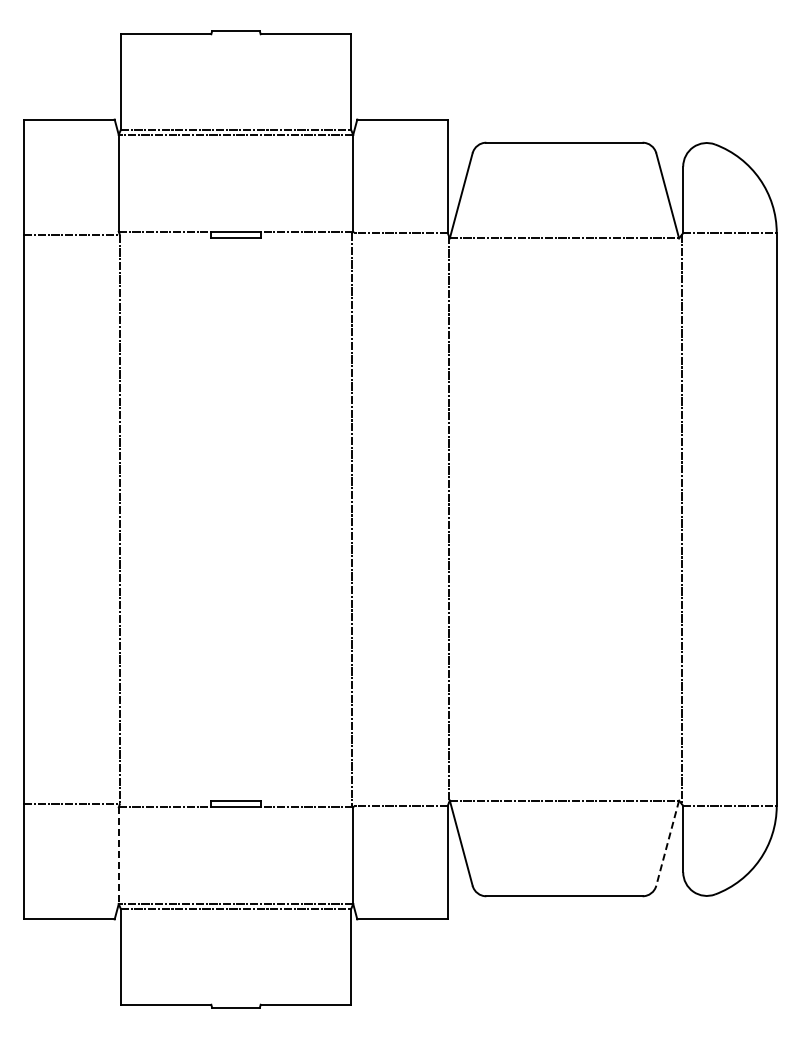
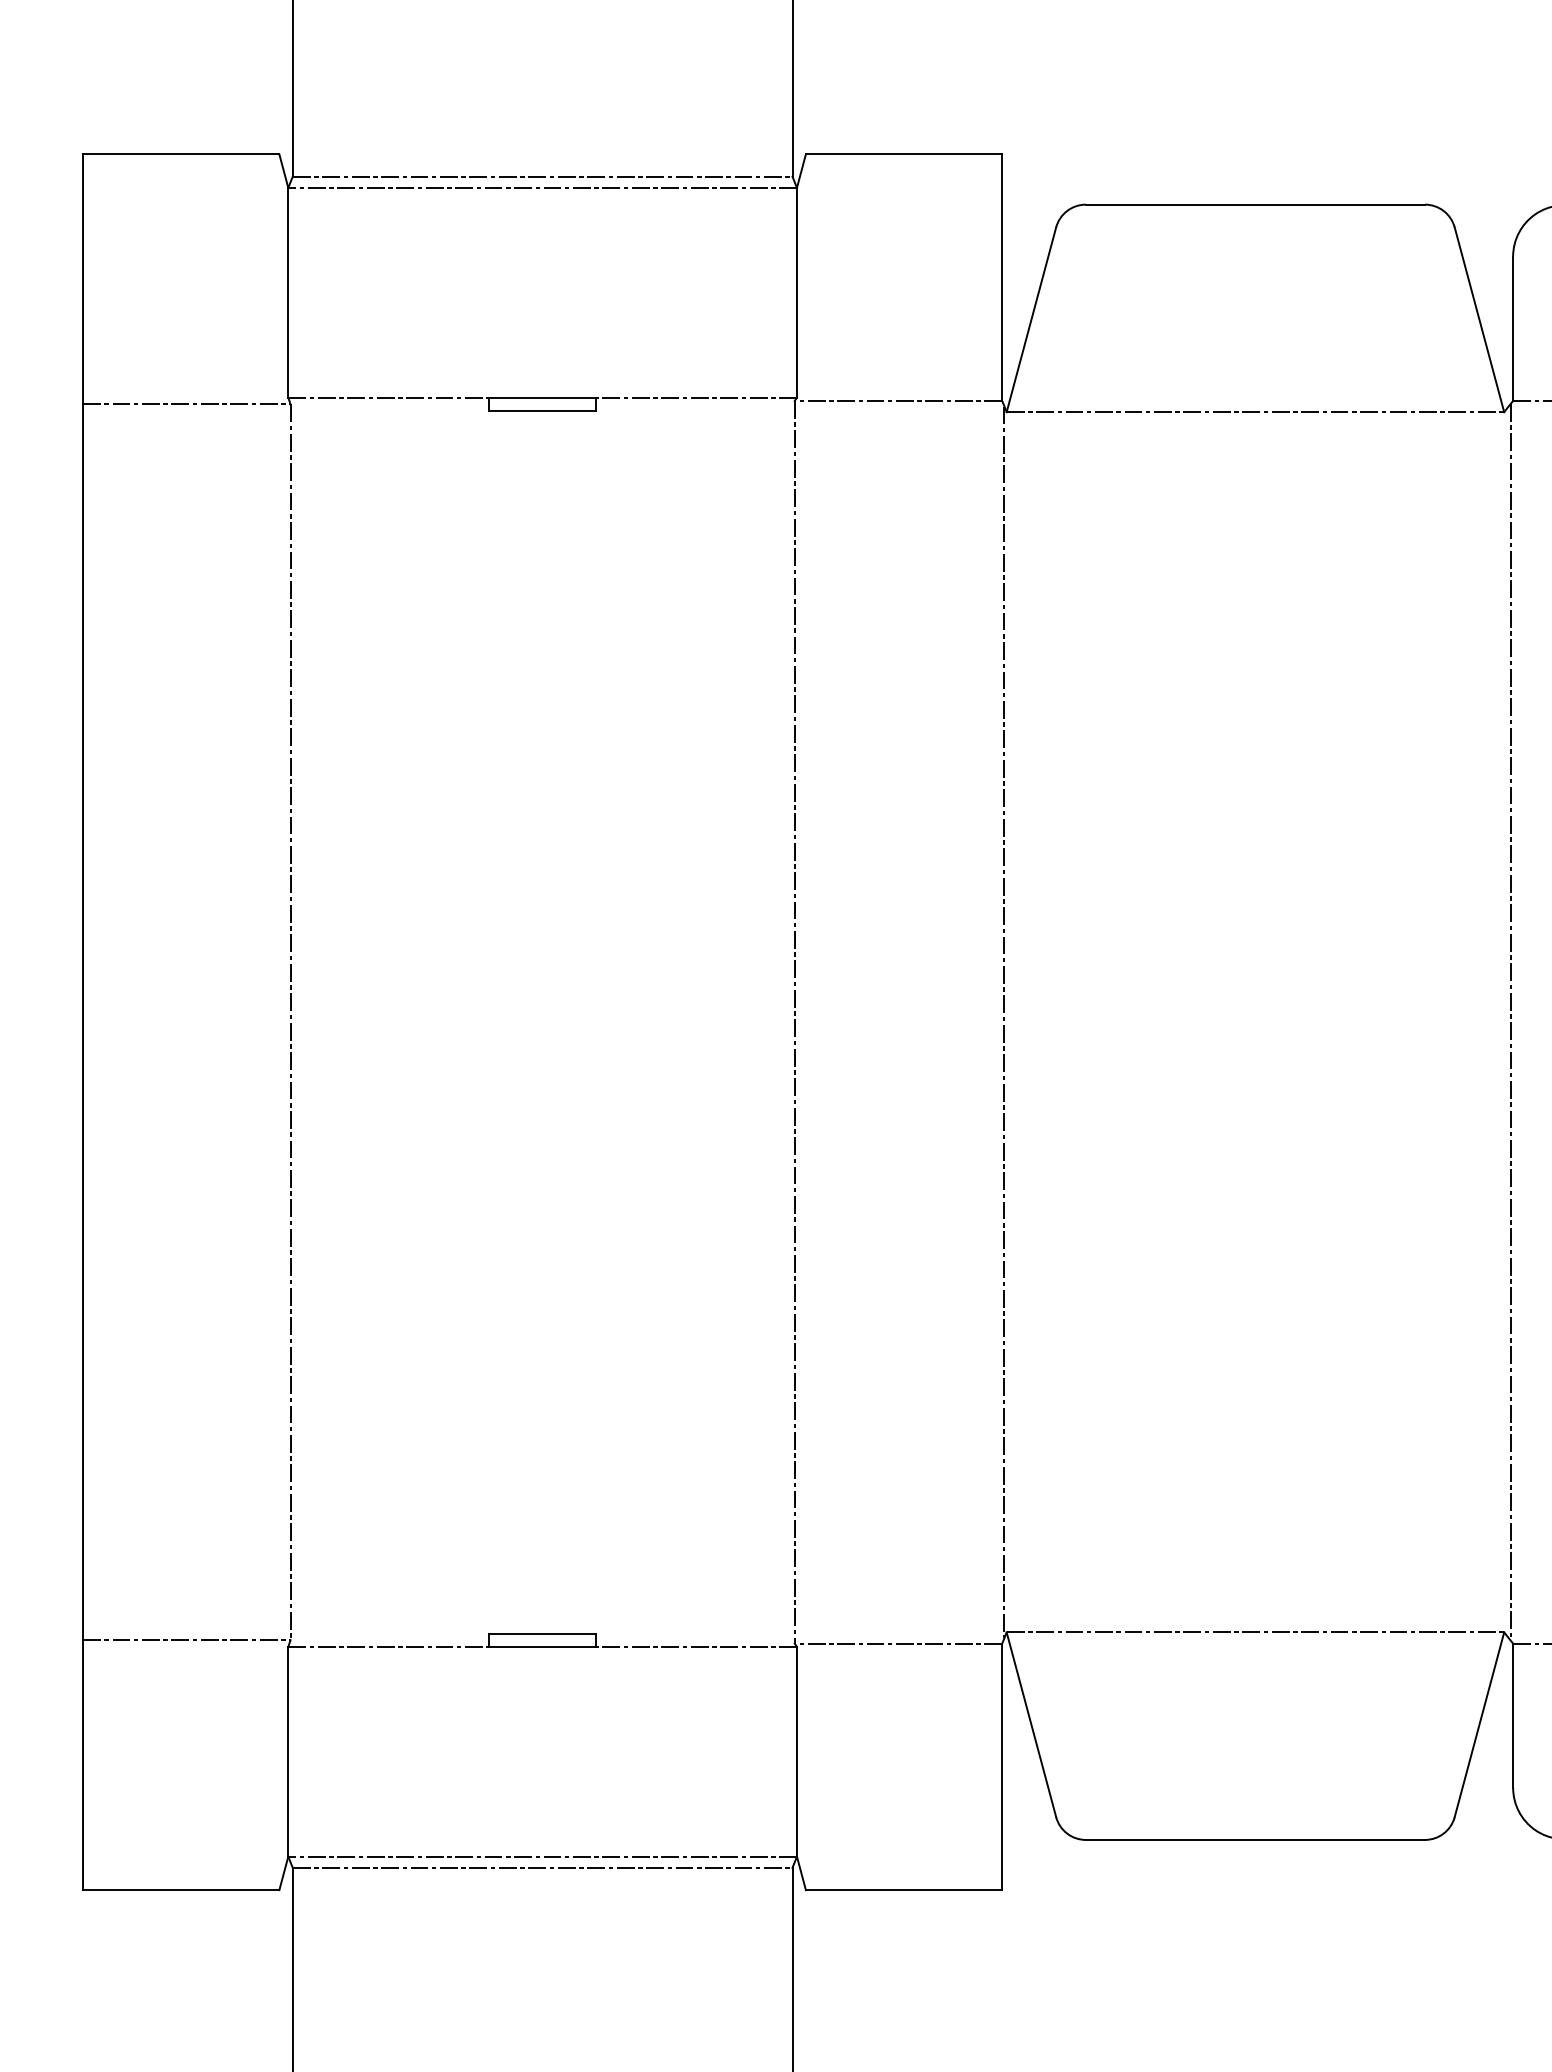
line: (667, 843) -> (1479, 1725), dashed -> solid
line: (118, 856) -> (287, 1753), dashed -> solid

